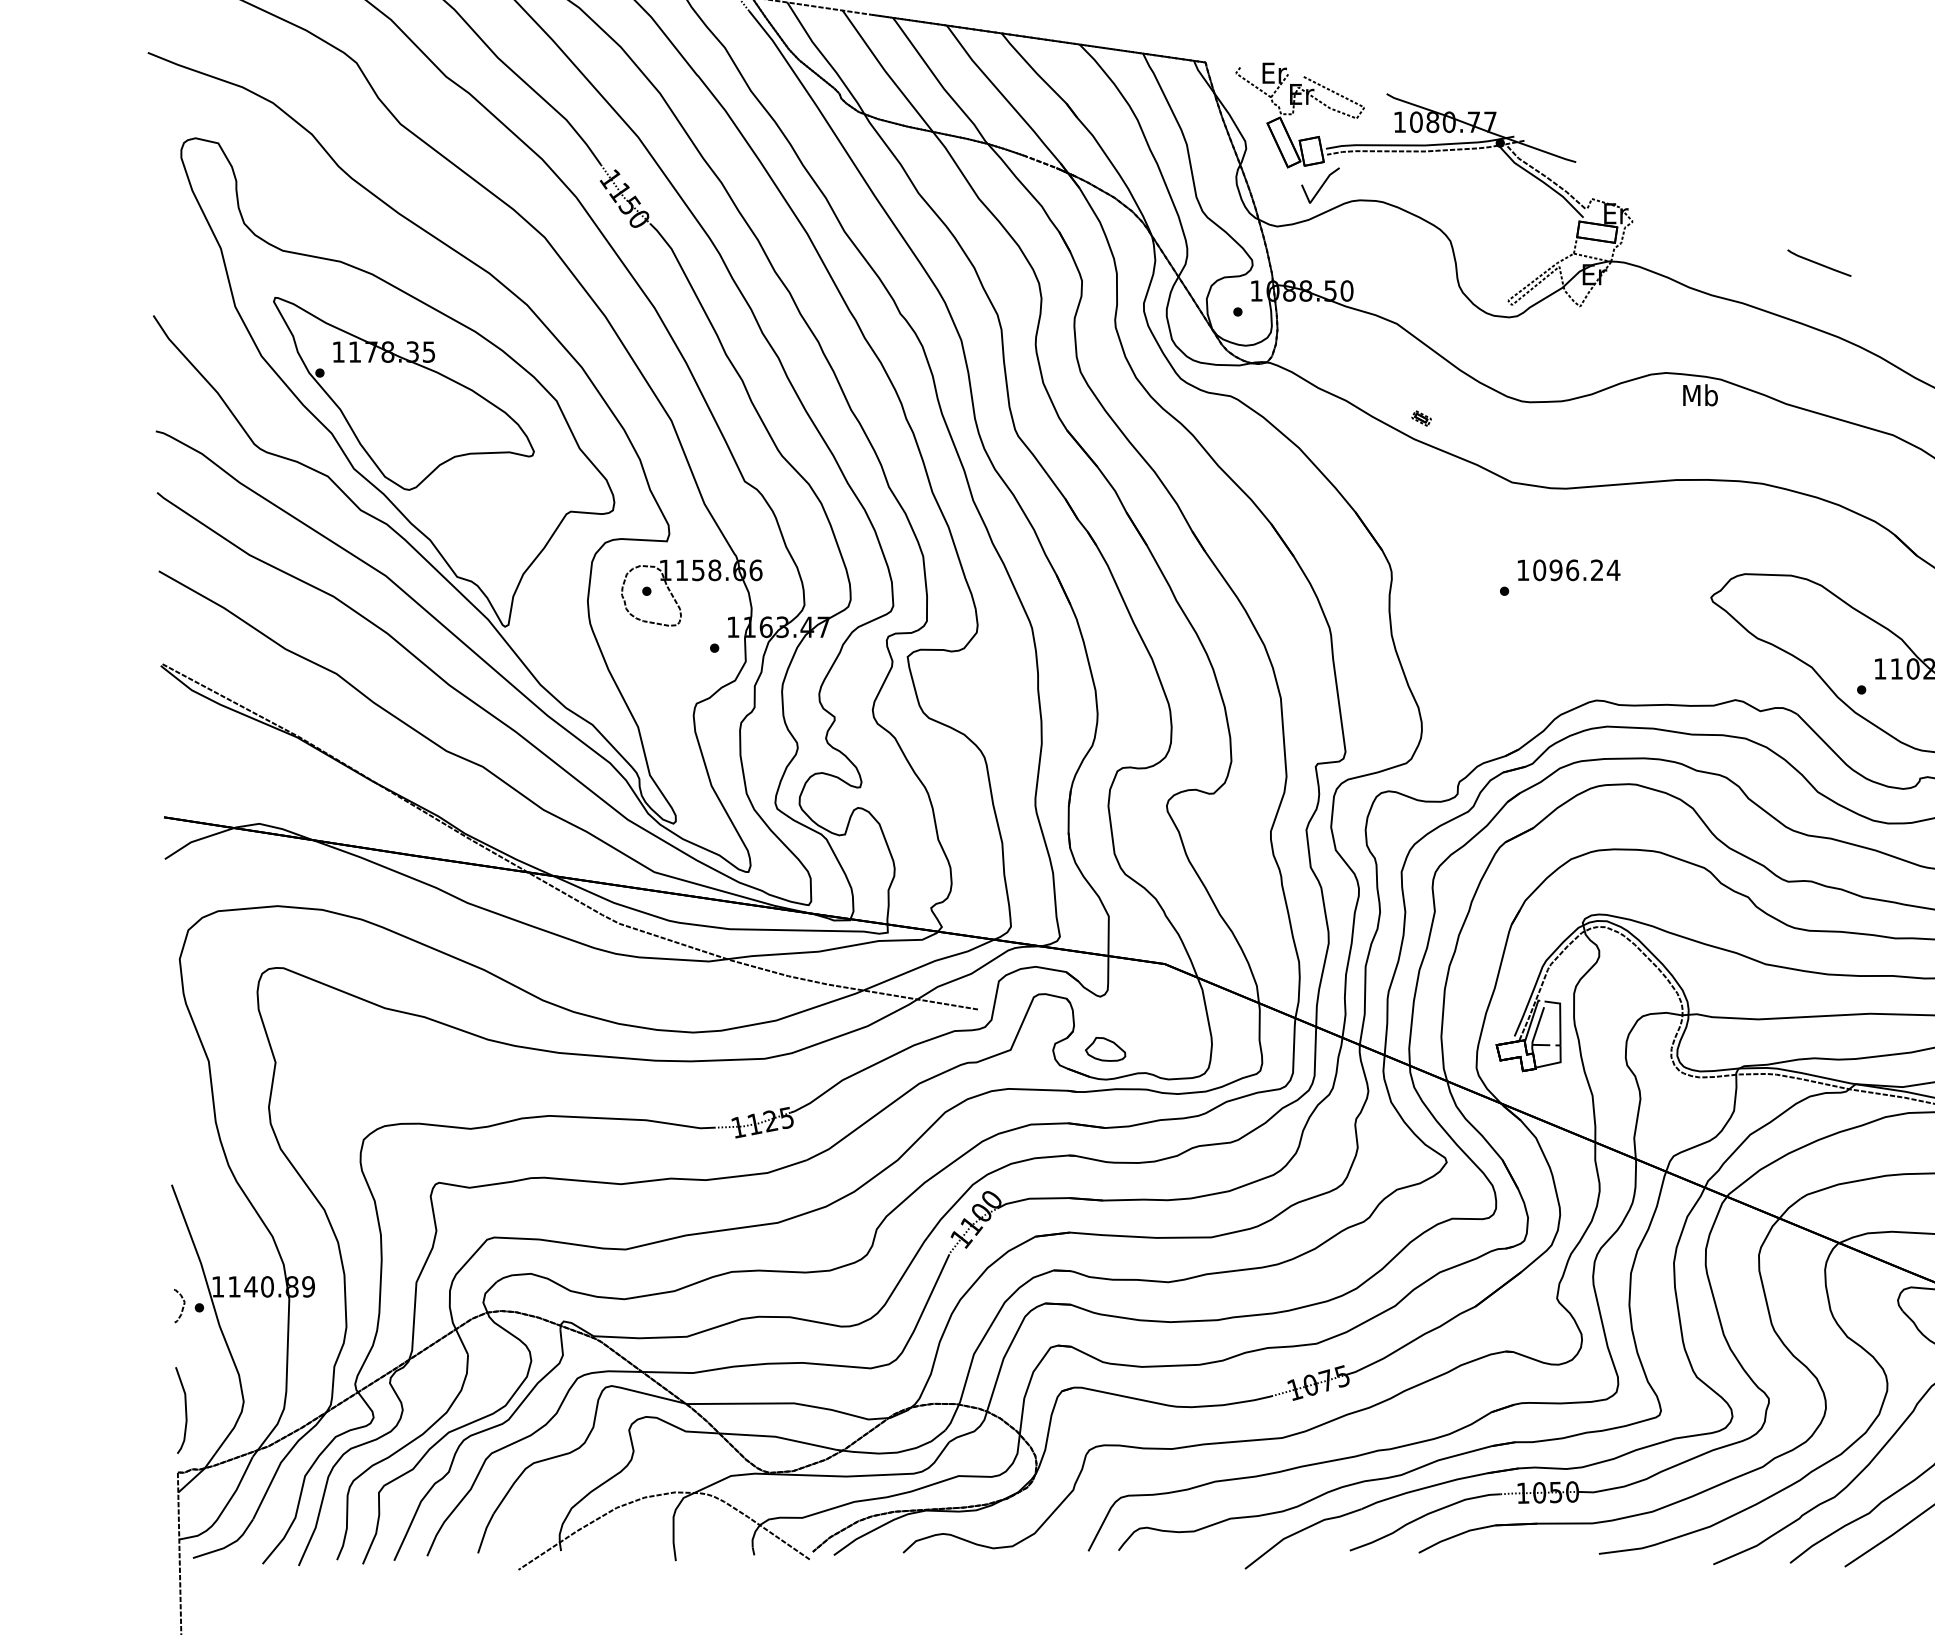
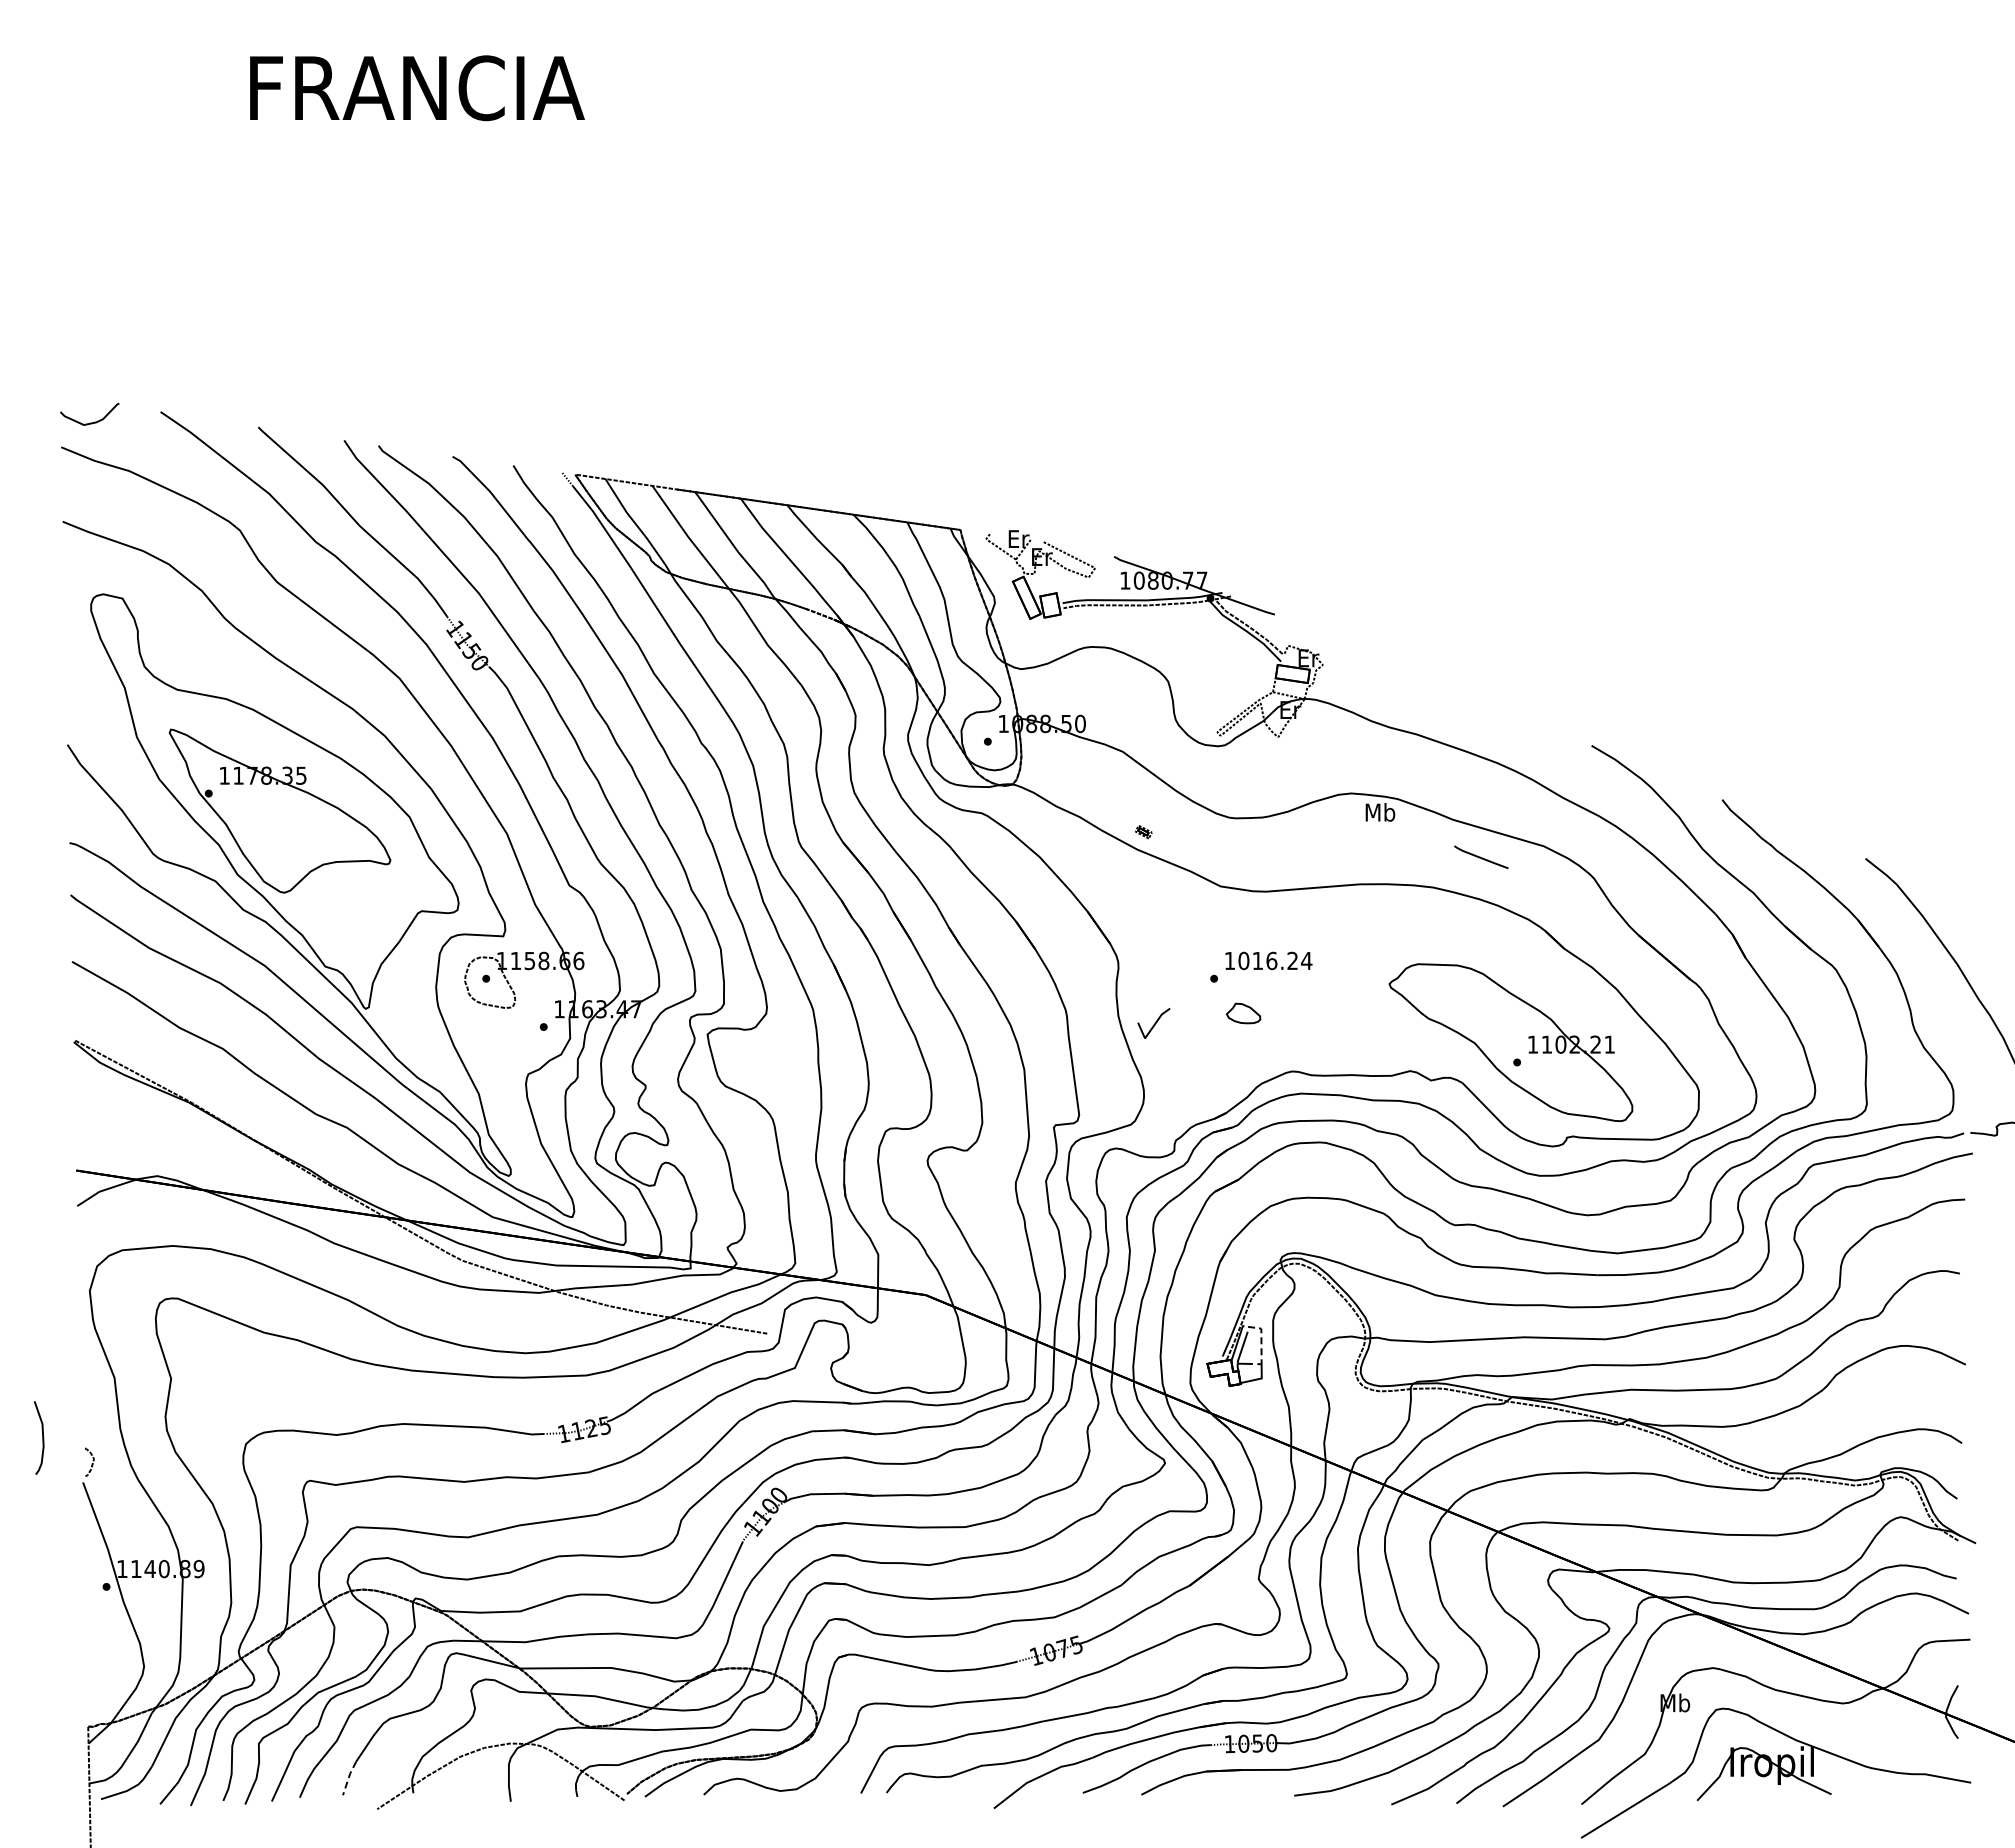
line: (1321, 185) -> (1154, 1023), moved
line: (1818, 262) -> (1480, 856), moved
text: (1555, 569) -> (1257, 960), 1096.24 -> 1016.24
line: (1560, 1016) -> (1261, 1339), solid -> dashed
part: (1105, 1049) -> (1243, 1013), moved
curve: (181, 1307) -> (91, 1463), moved
curve: (185, 1409) -> (42, 1437), moved
line: (485, 1532) -> (349, 1777), solid -> dashed

